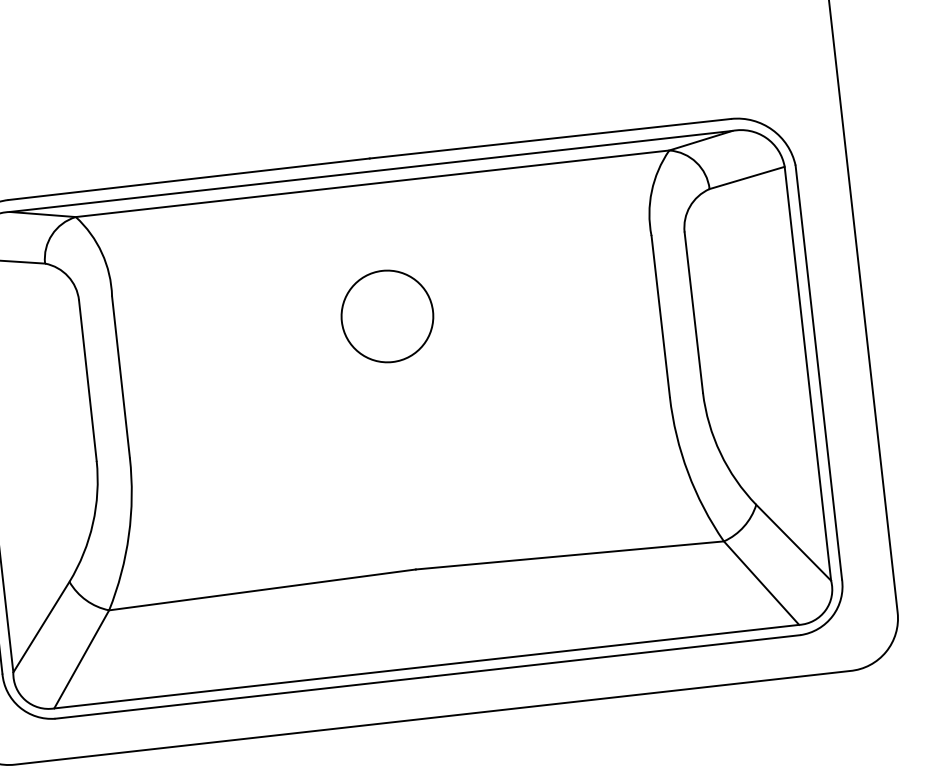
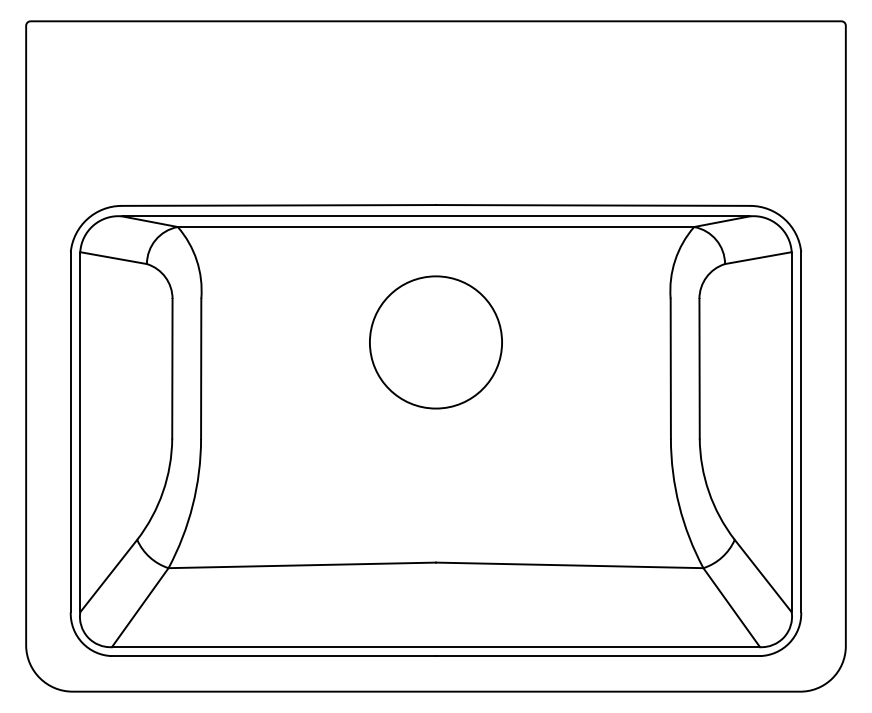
circle: (386, 316) -> (435, 342), size x1.67

